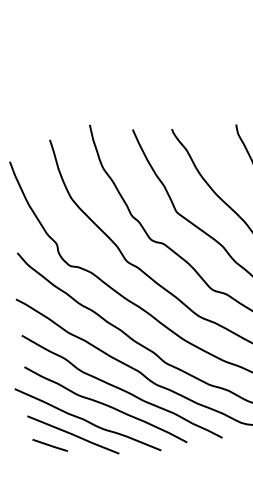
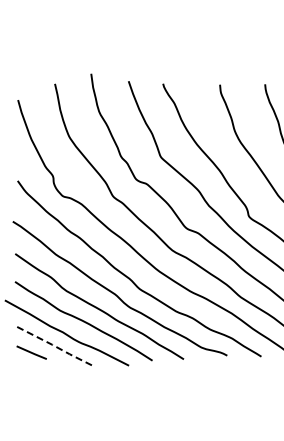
line: (72, 434) -> (52, 344), solid -> dashed

